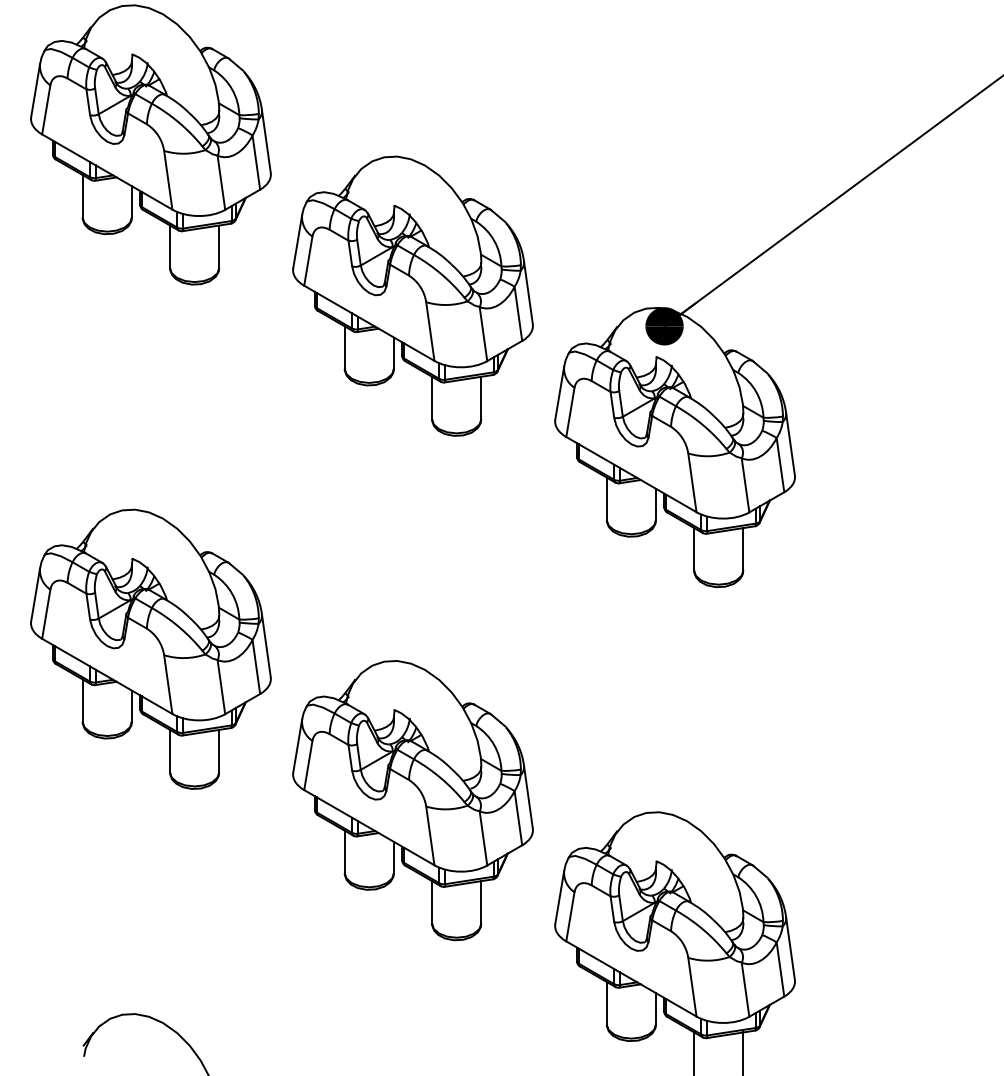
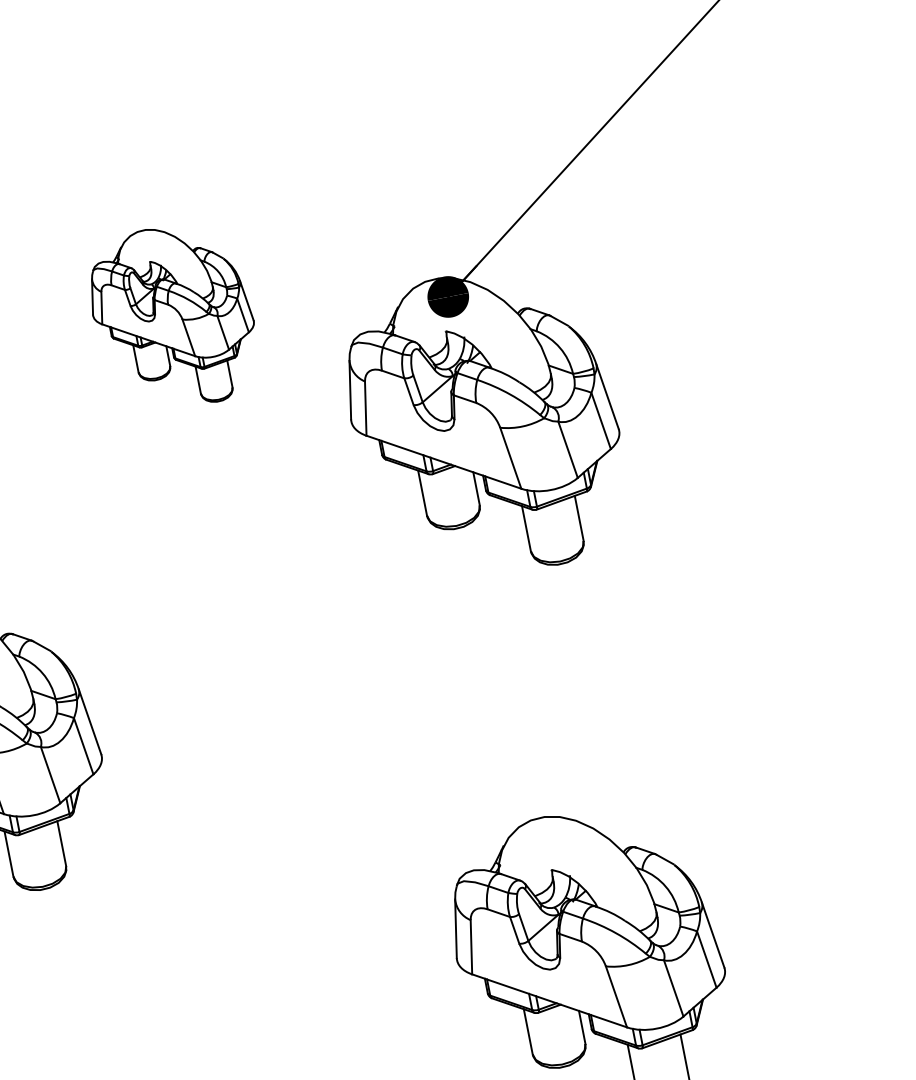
part: (412, 295) -> (172, 316), size x0.6
part: (412, 800) -> (278, 856), removed

